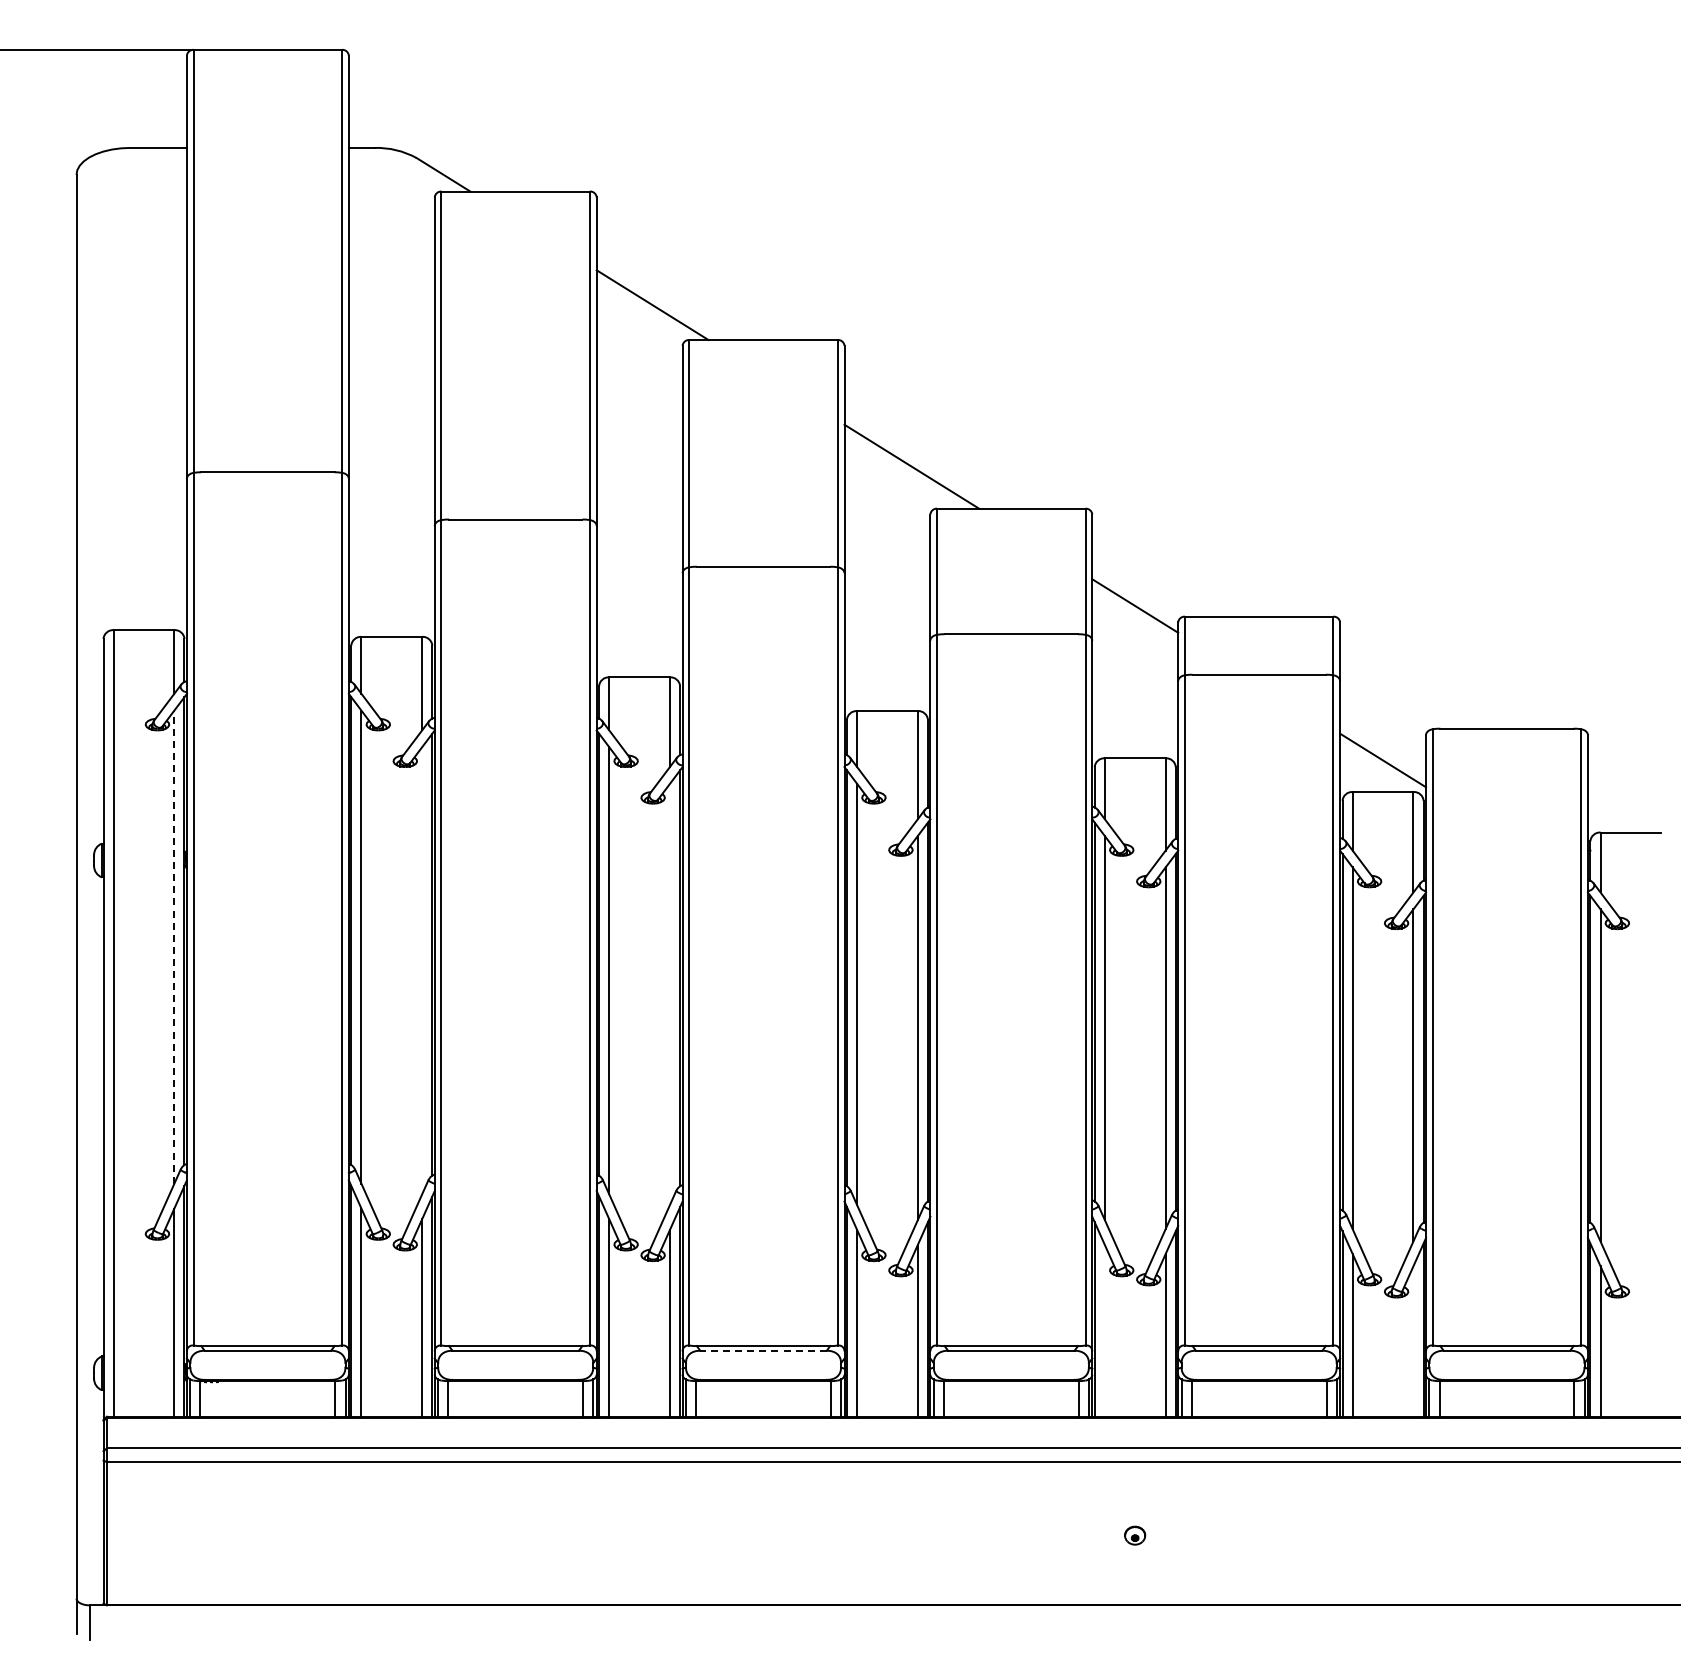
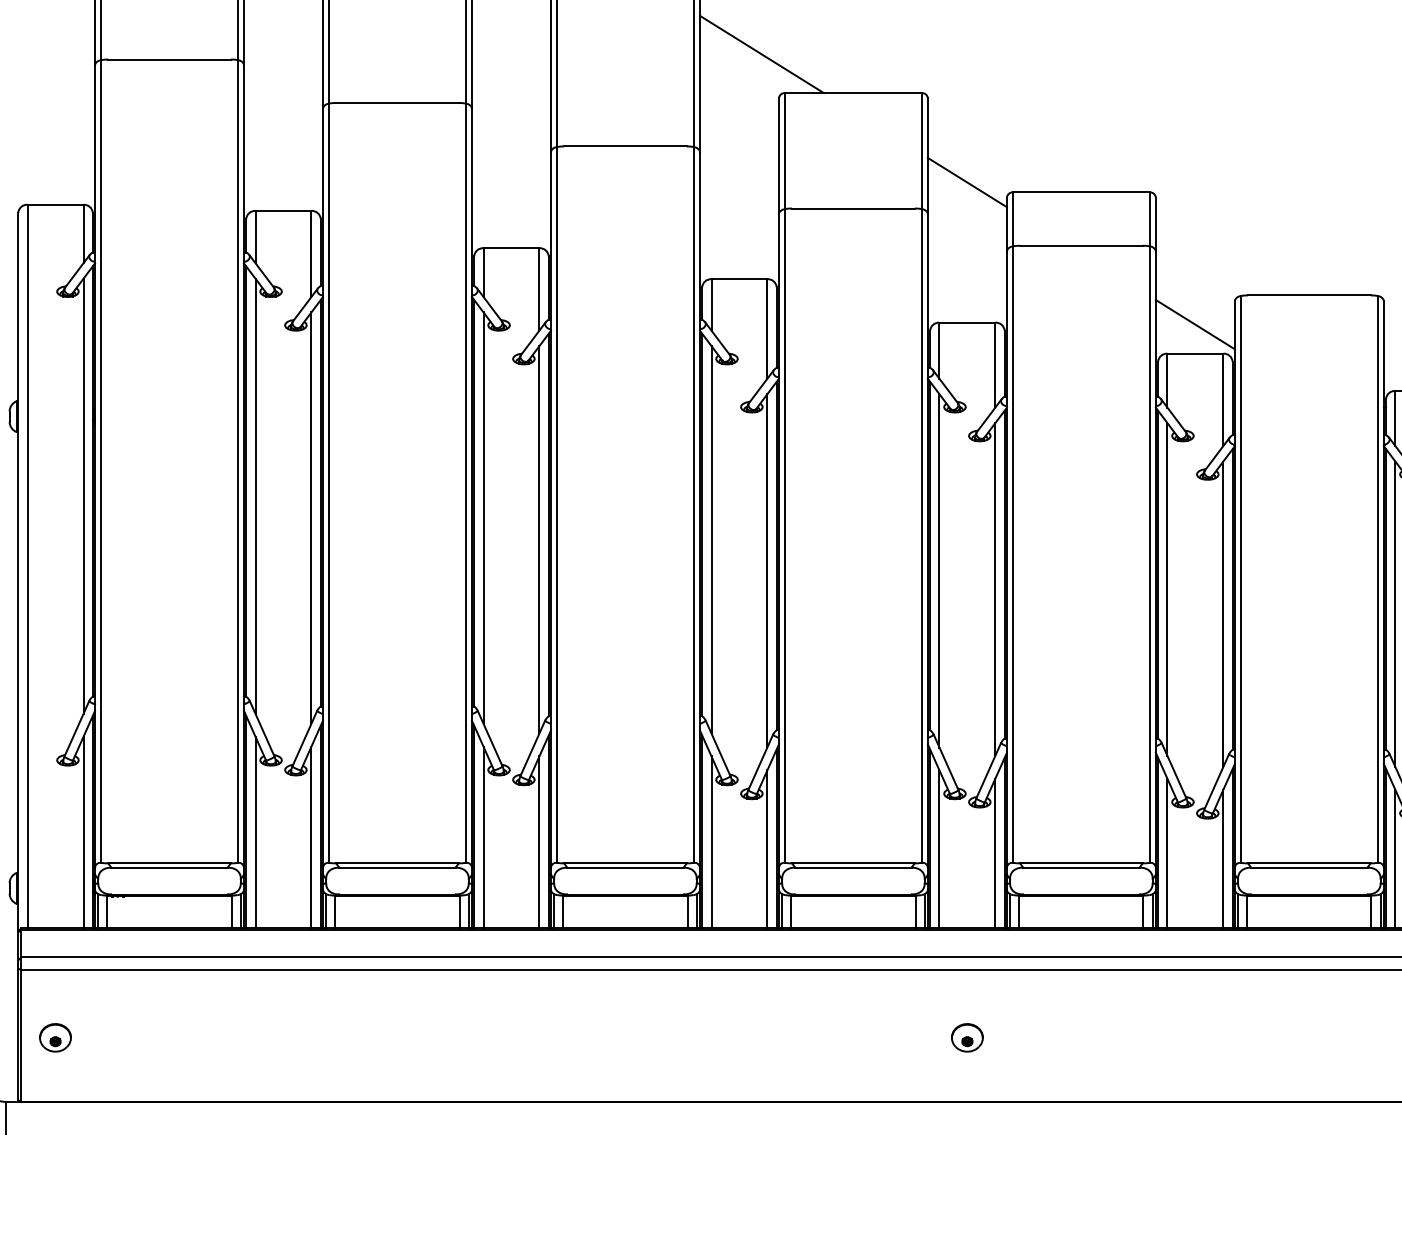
line: (174, 947) -> (83, 496), dashed -> solid
line: (422, 970) -> (311, 517), added
line: (669, 993) -> (538, 539), added
line: (1104, 1330) -> (939, 849), added
line: (1413, 1341) -> (1223, 859), added
line: (763, 1350) -> (625, 867), dashed -> solid
part: (143, 1535) -> (55, 1037), added
part: (1134, 1535) -> (966, 1037), size x1.67

